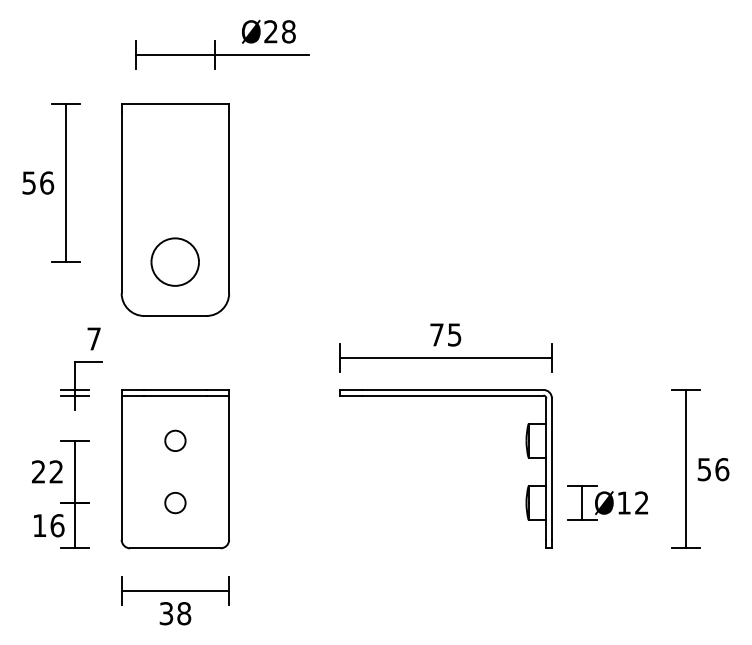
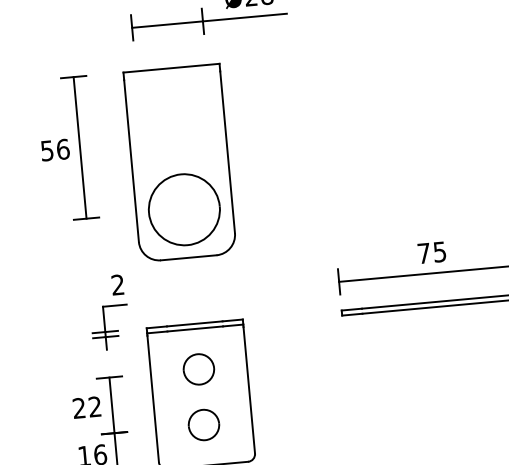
part: (174, 261) -> (183, 209), size x1.67
text: (93, 338) -> (117, 284), 7 -> 2
part: (175, 440) -> (198, 369), size x1.67
part: (175, 502) -> (204, 424), size x1.67

